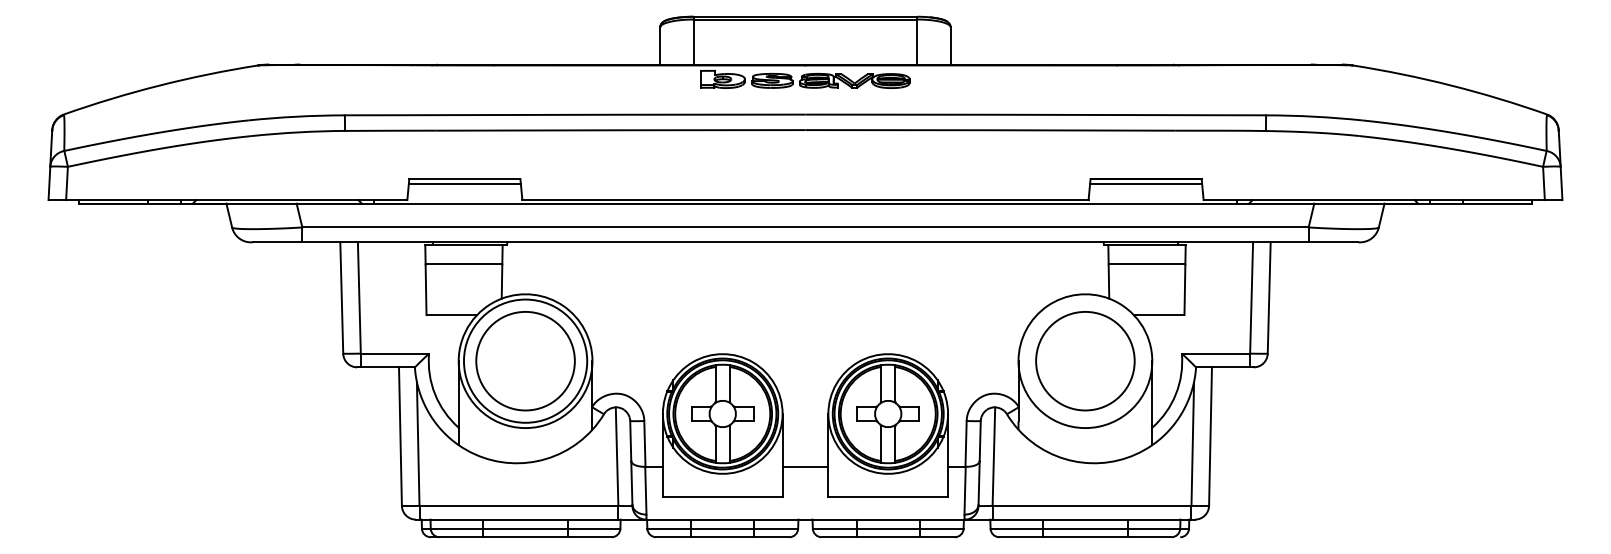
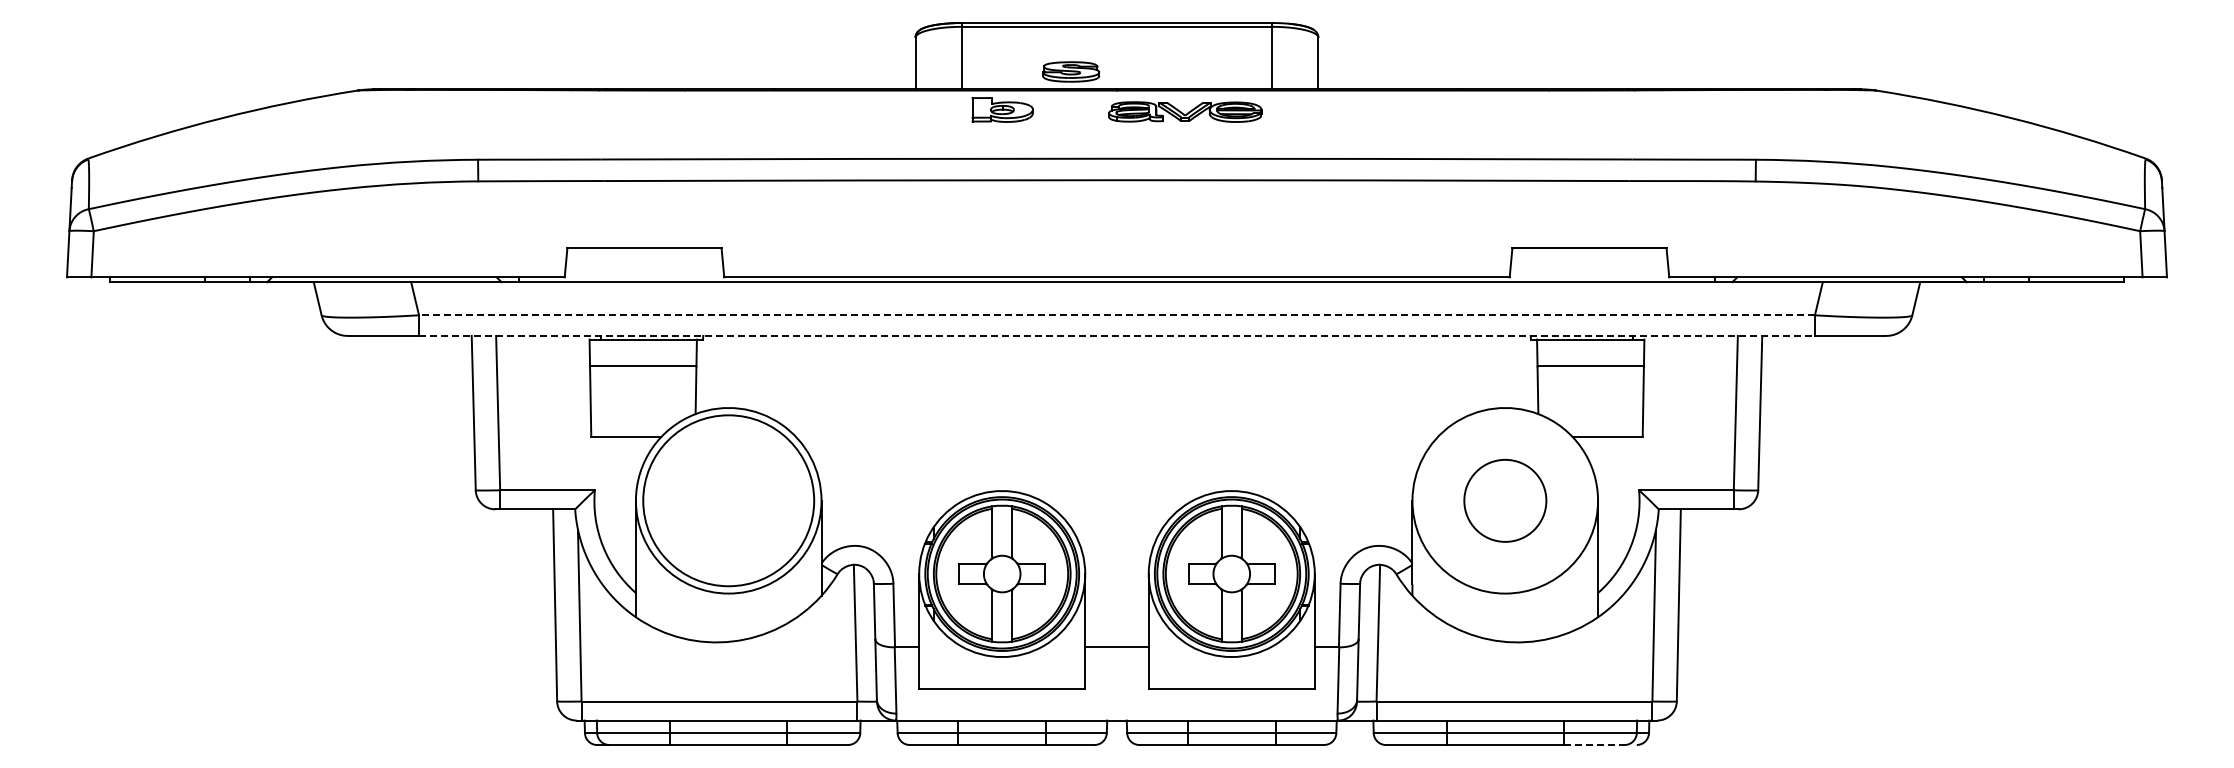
part: (772, 80) -> (1071, 71), moved
line: (464, 184) -> (644, 255), removed
line: (1146, 184) -> (1589, 255), removed
line: (805, 227) -> (1116, 315), solid -> dashed
line: (805, 242) -> (1116, 335), solid -> dashed
circle: (525, 360) -> (728, 500), removed
circle: (1085, 360) -> (1505, 500), size x0.6
line: (1149, 536) -> (1594, 744), solid -> dashed

